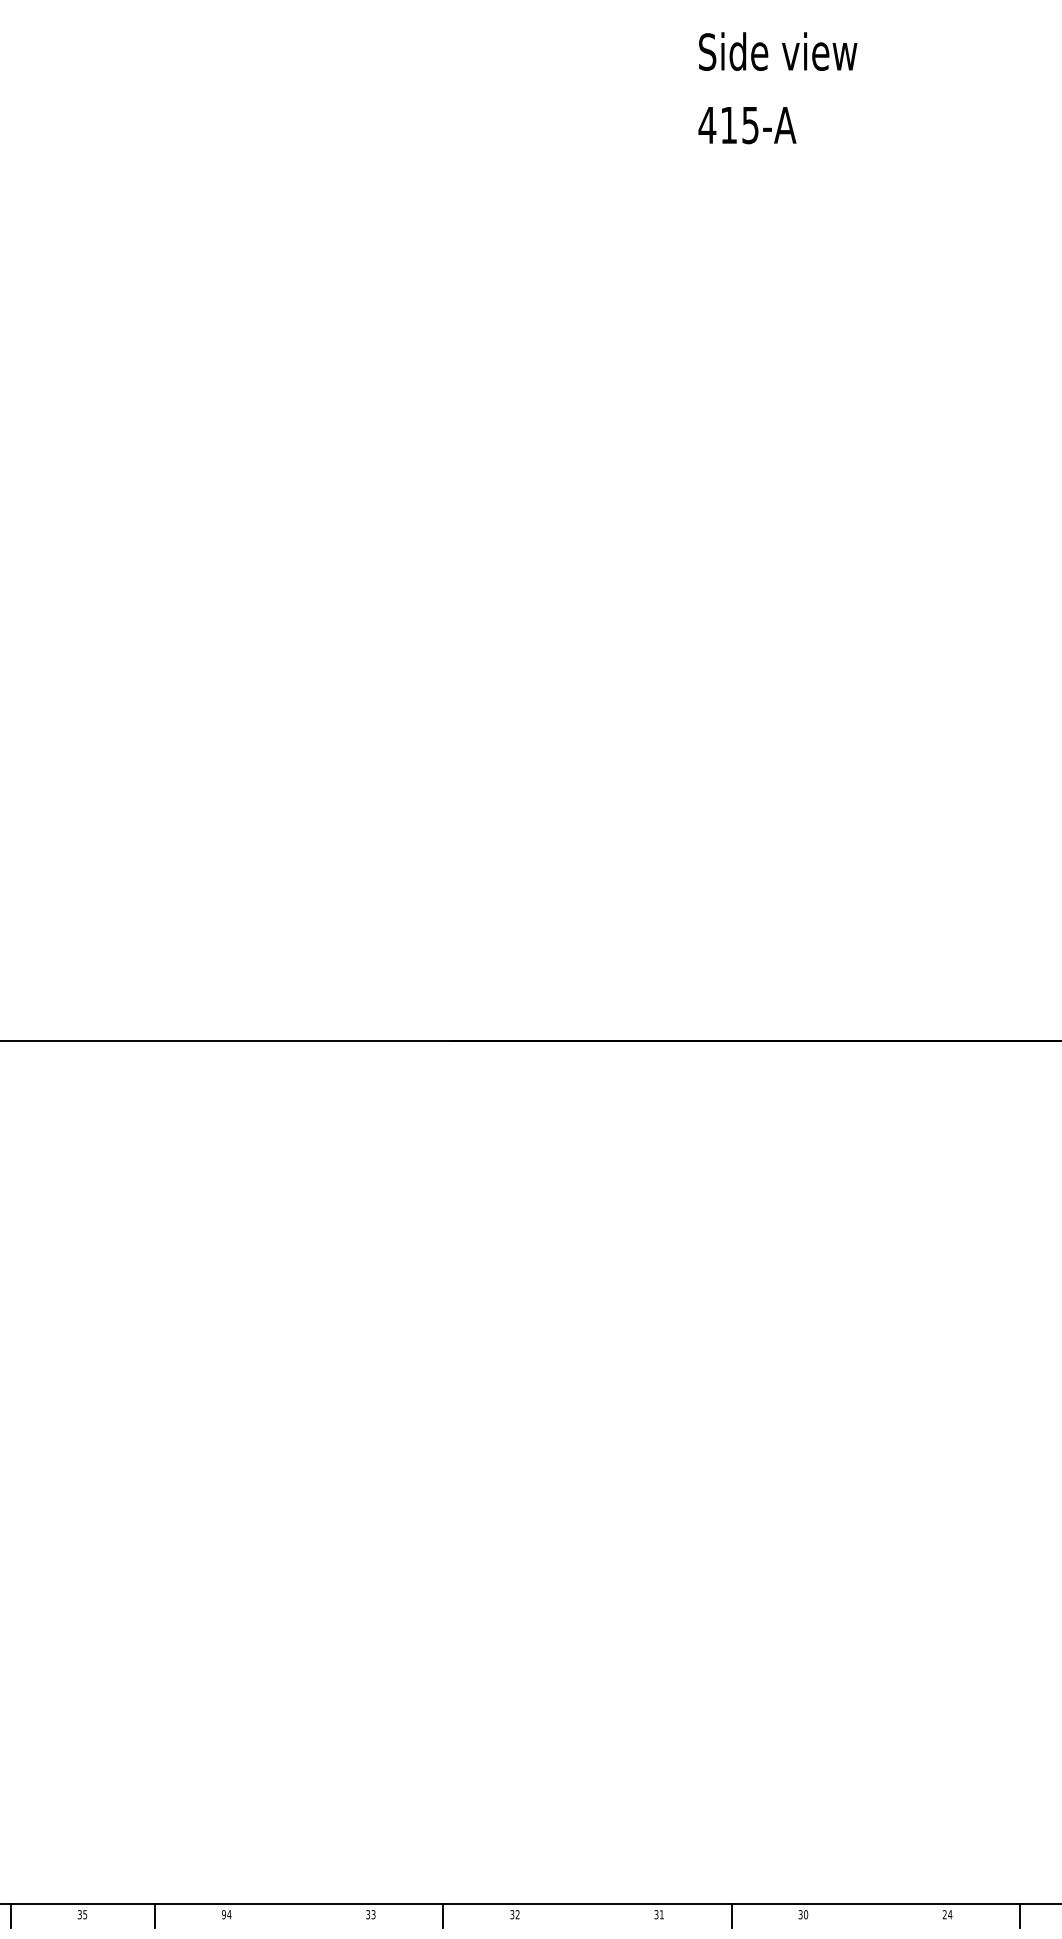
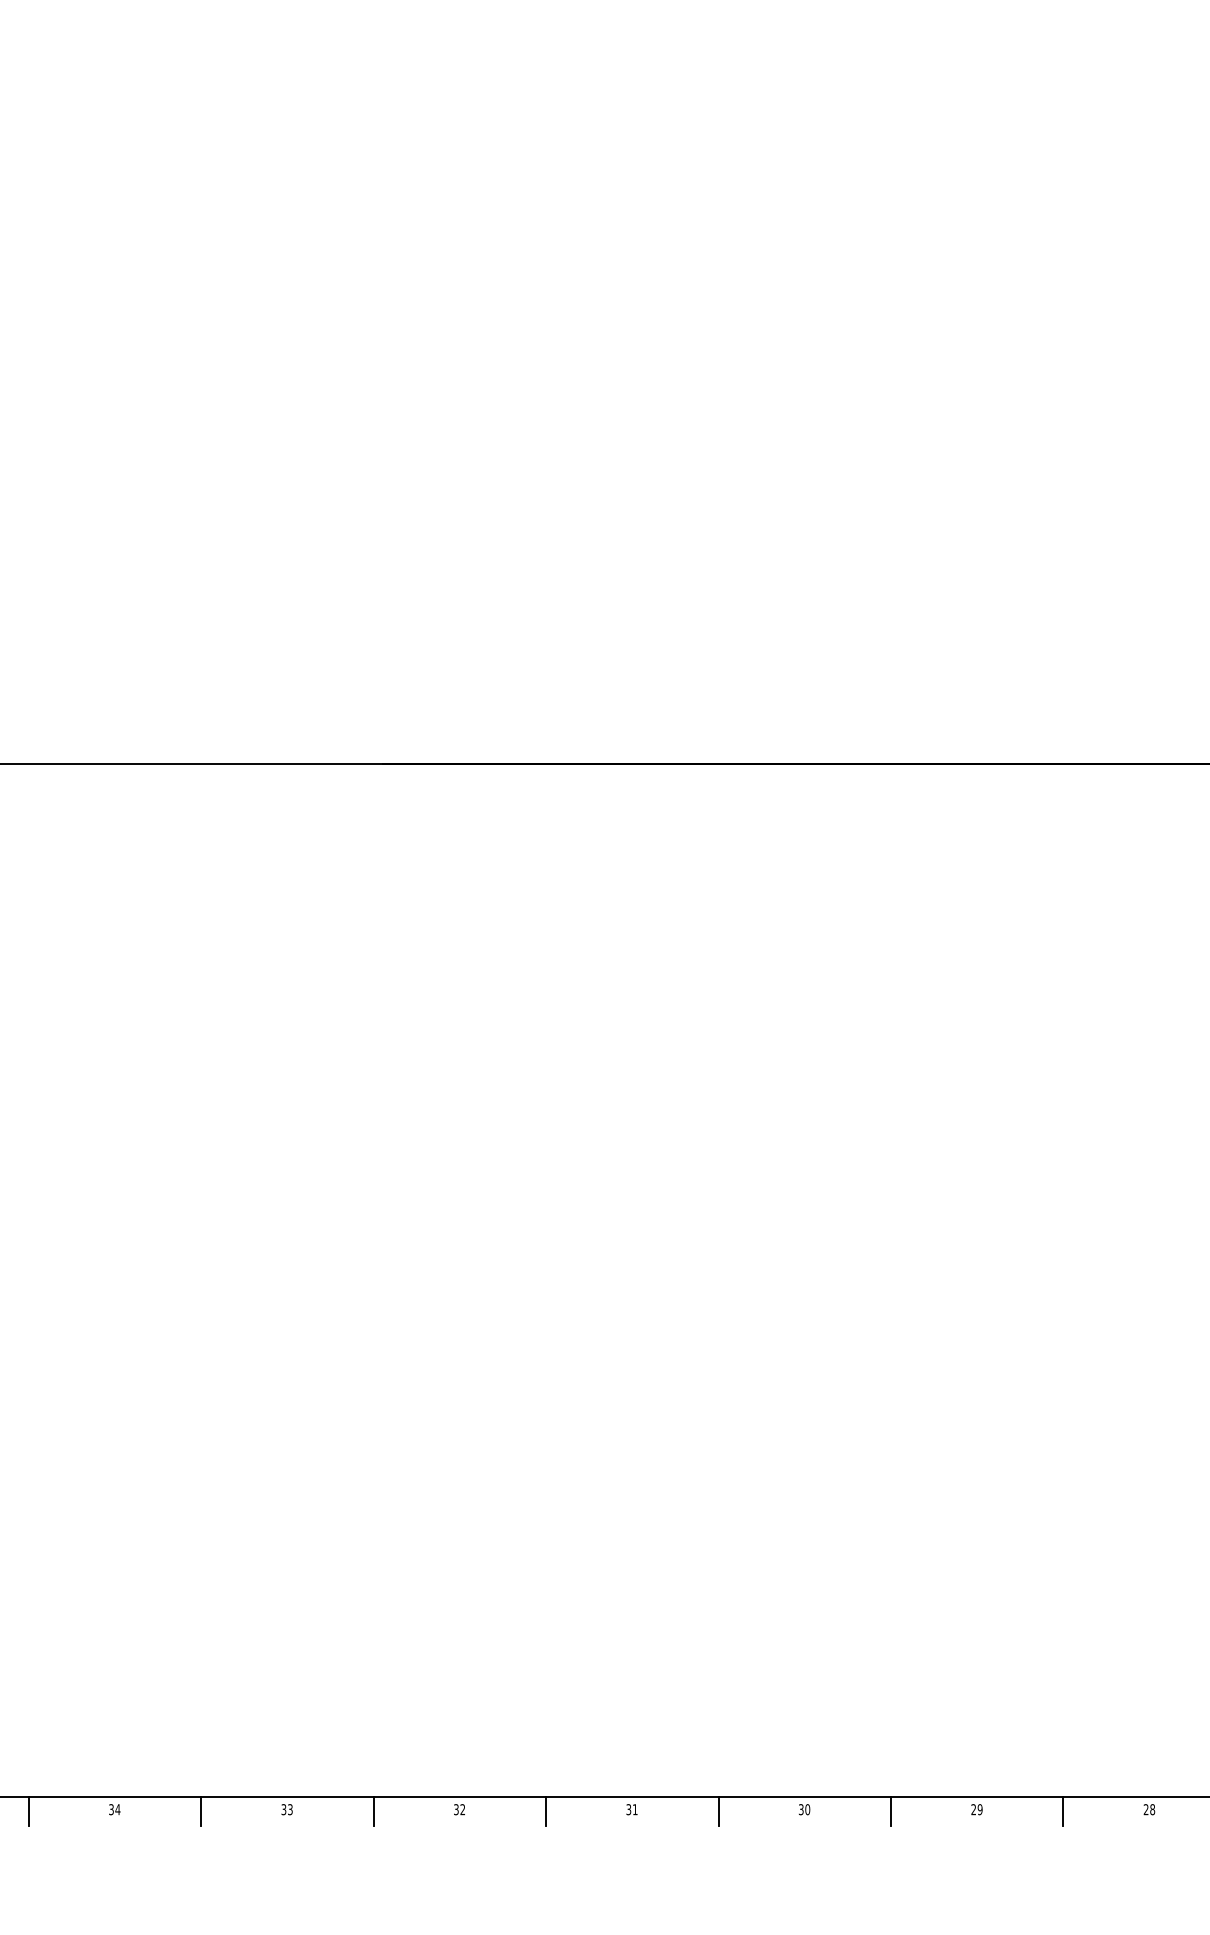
text: (224, 1914) -> (112, 1809), 94 -> 34
text: (950, 1914) -> (980, 1809), 24 -> 29
line: (298, 1915) -> (200, 1810), added
line: (587, 1915) -> (546, 1810), added
line: (875, 1915) -> (890, 1810), added

